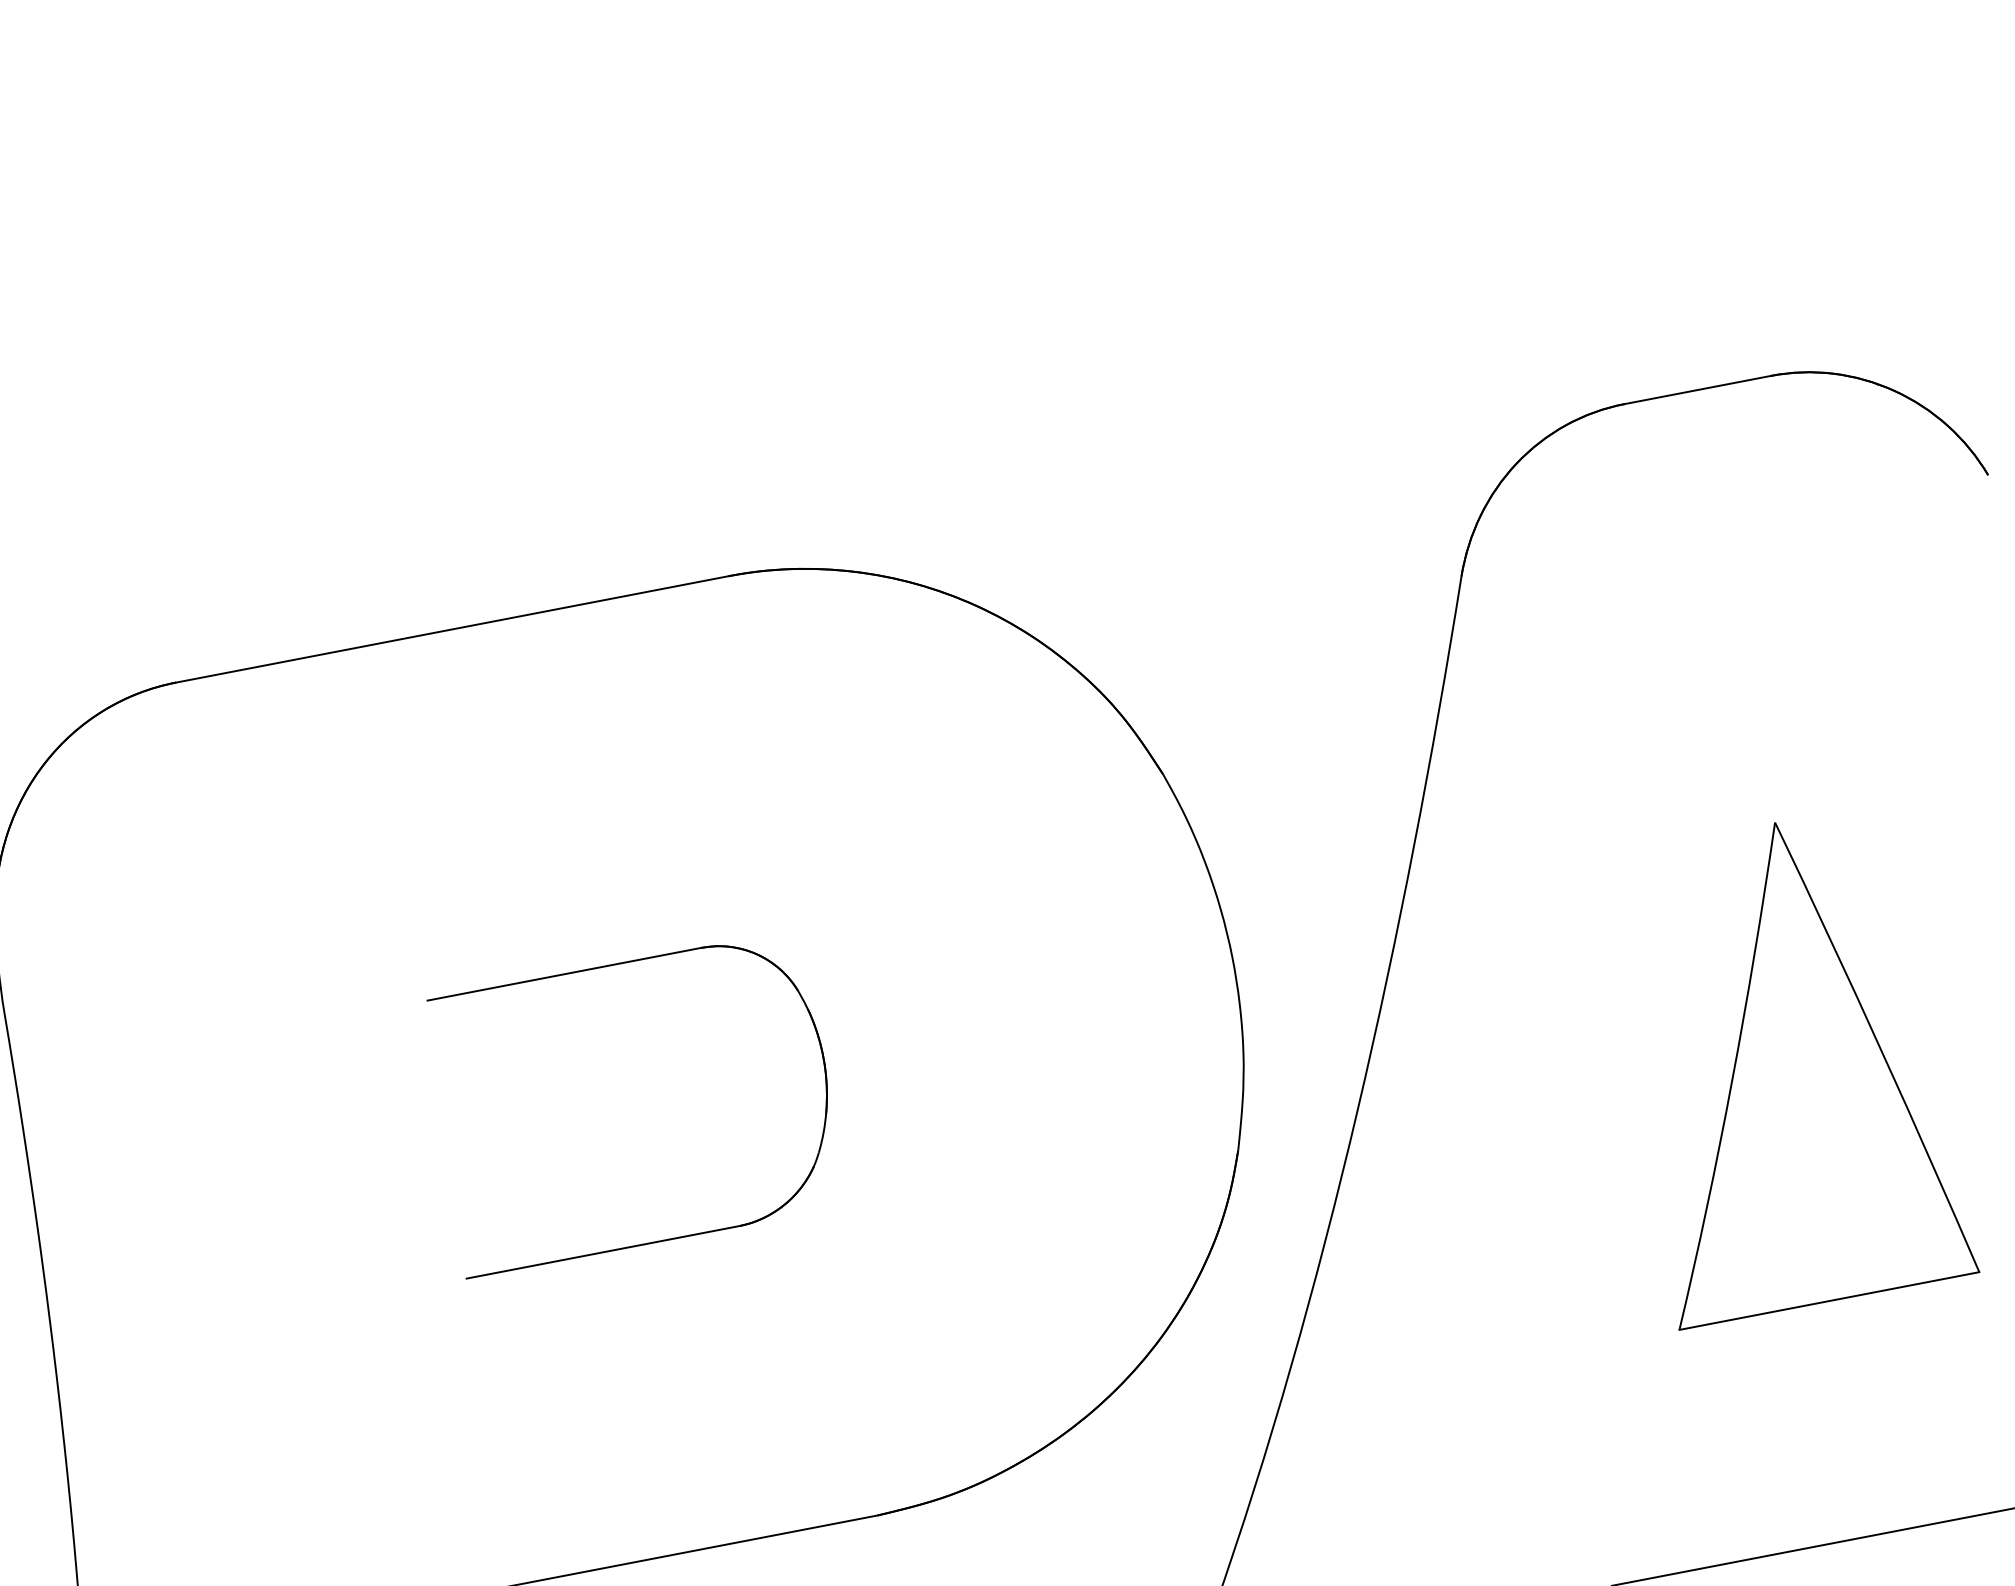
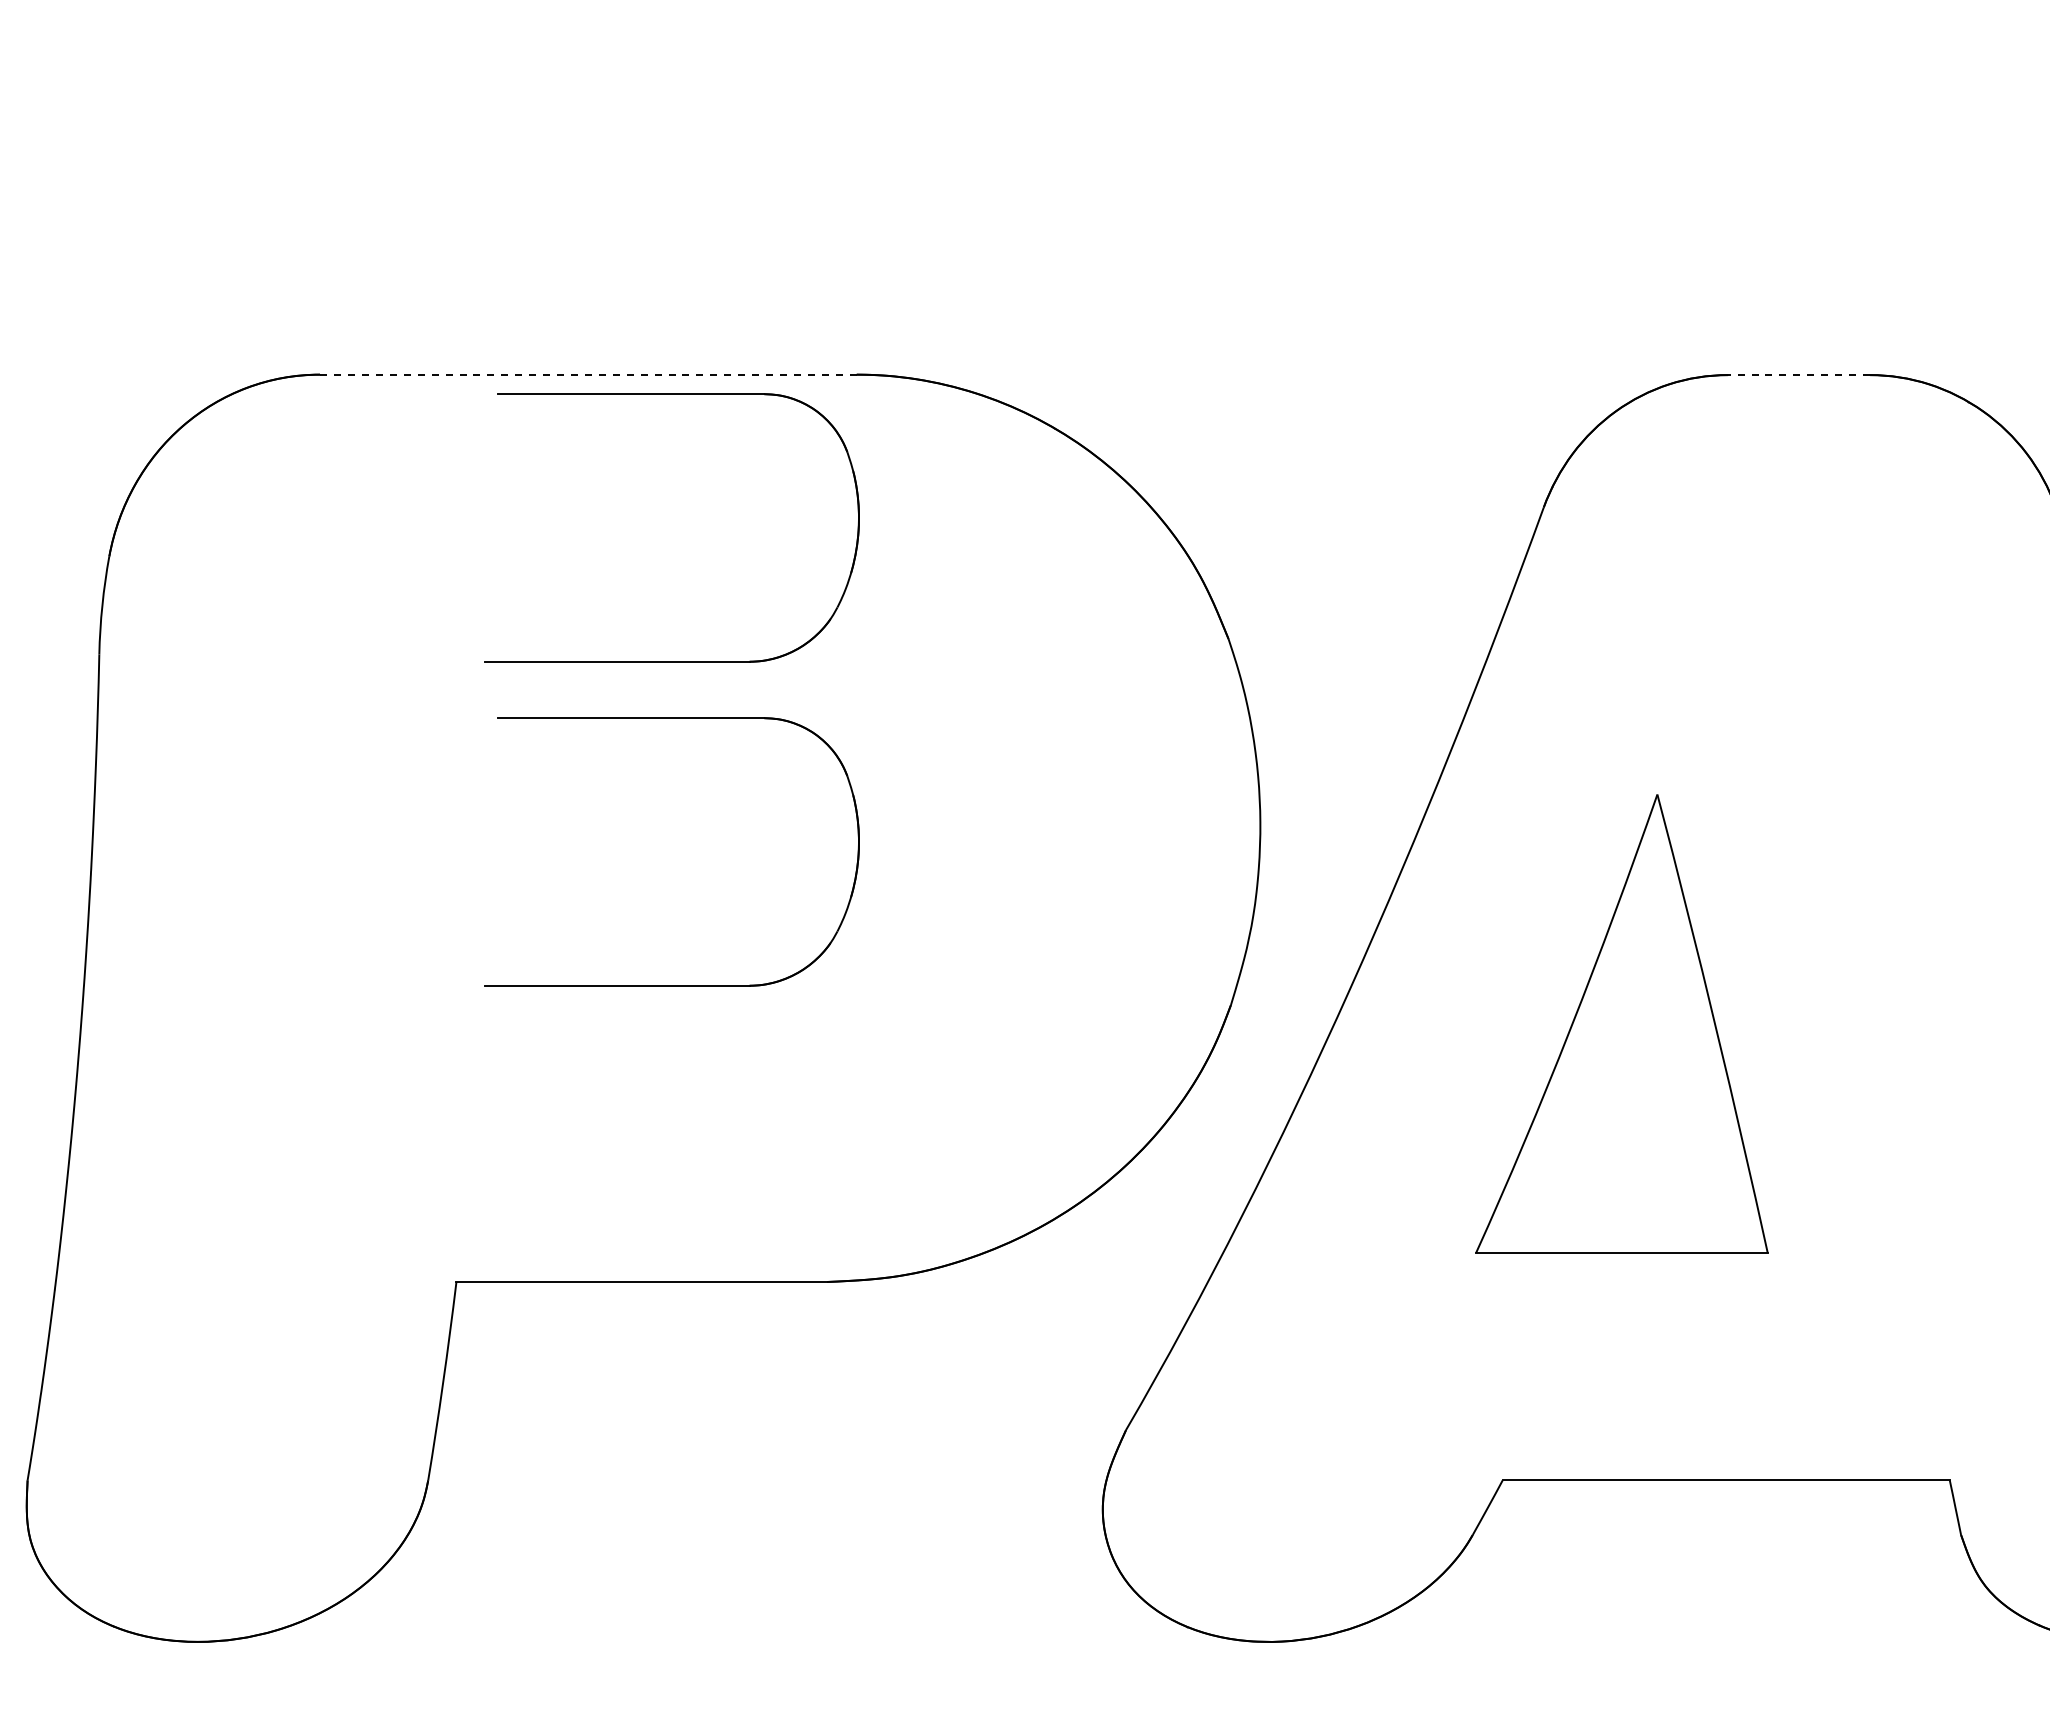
line: (1698, 390) -> (1799, 375), solid -> dashed
line: (451, 629) -> (587, 374), solid -> dashed
part: (541, 633) -> (671, 394), added
part: (1783, 1065) -> (1621, 1023), moved

